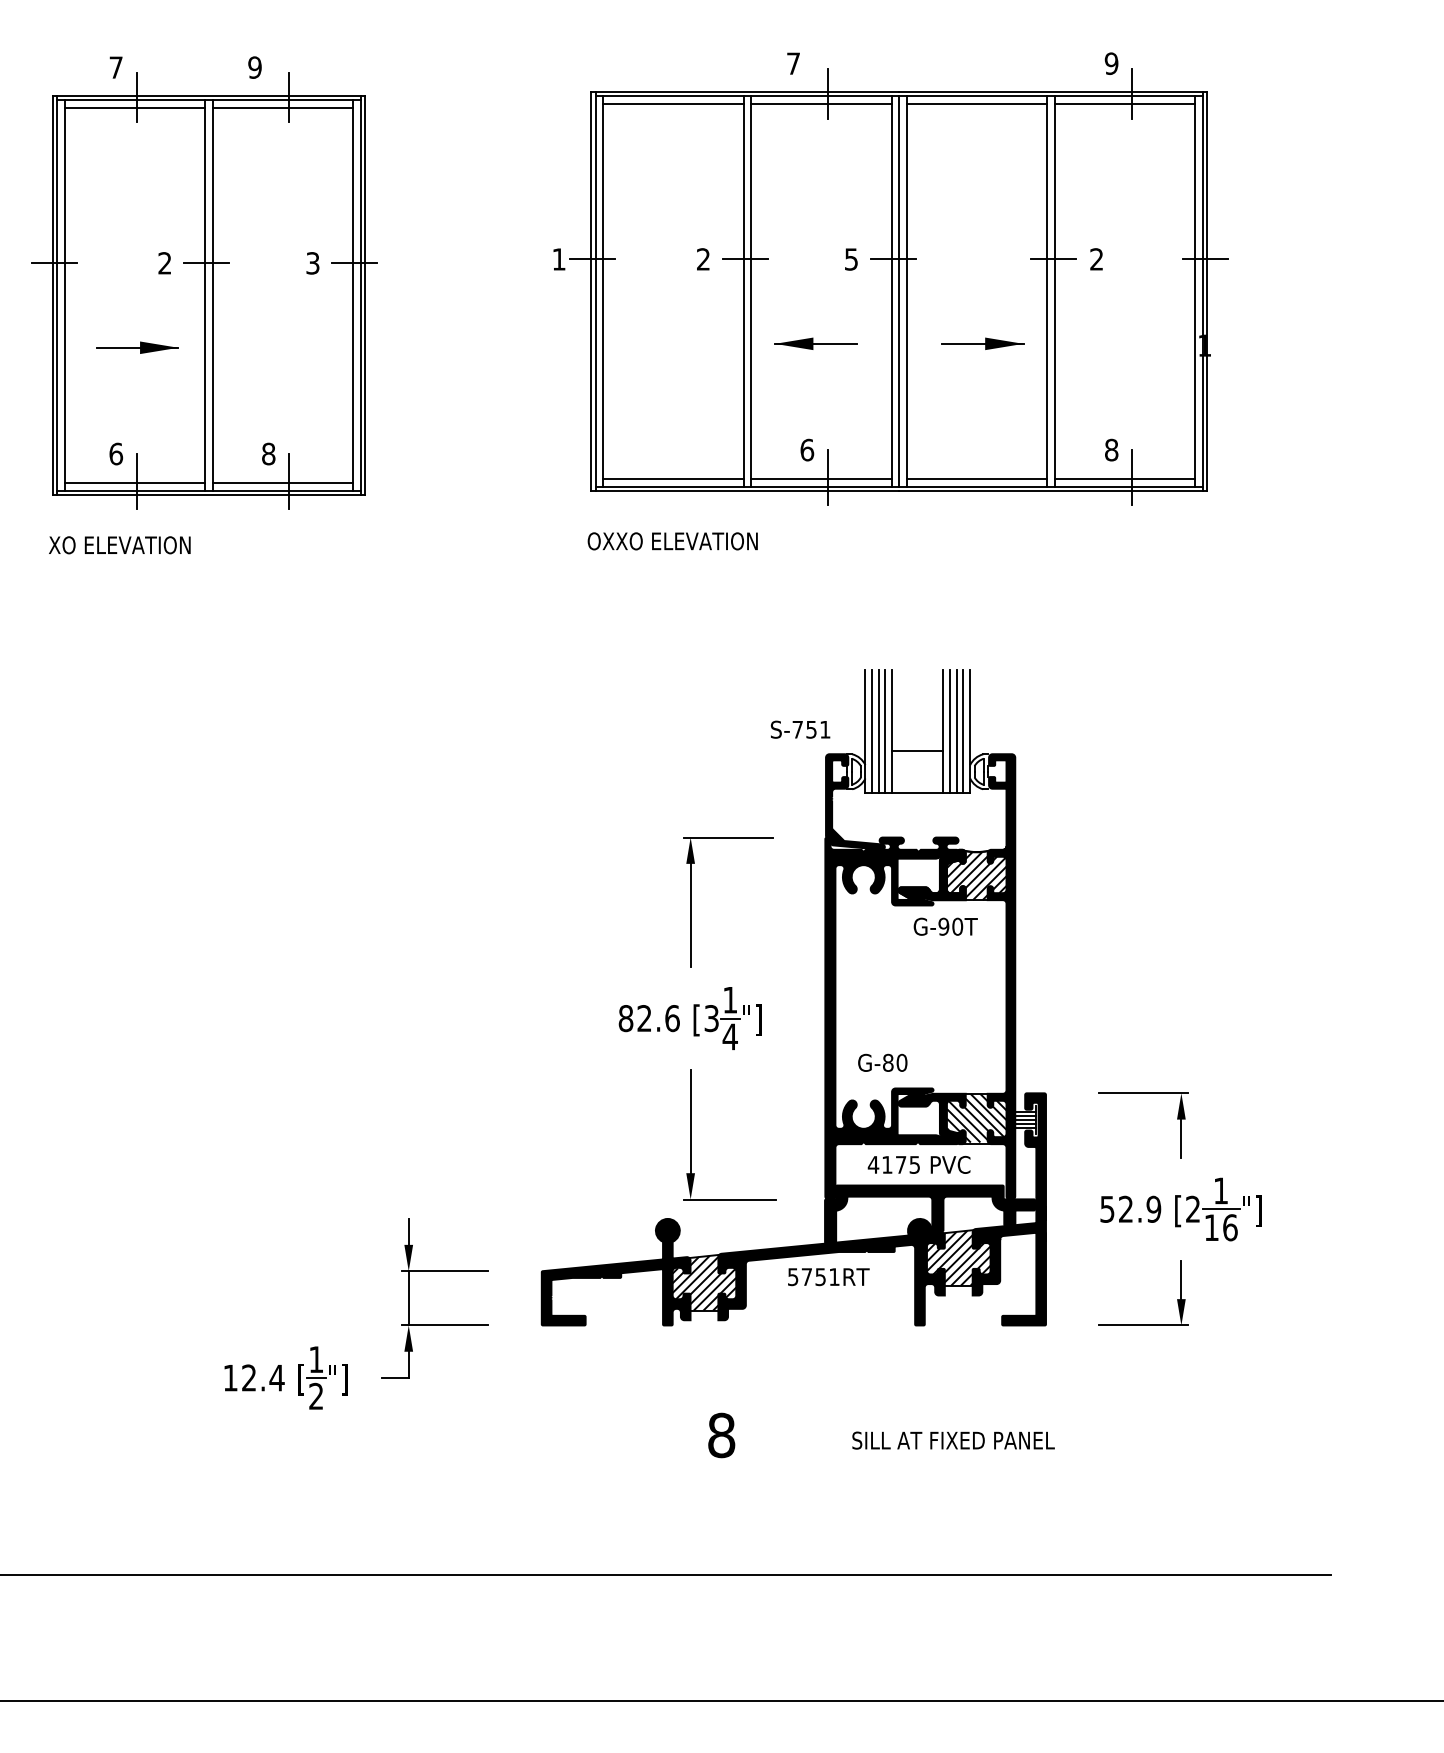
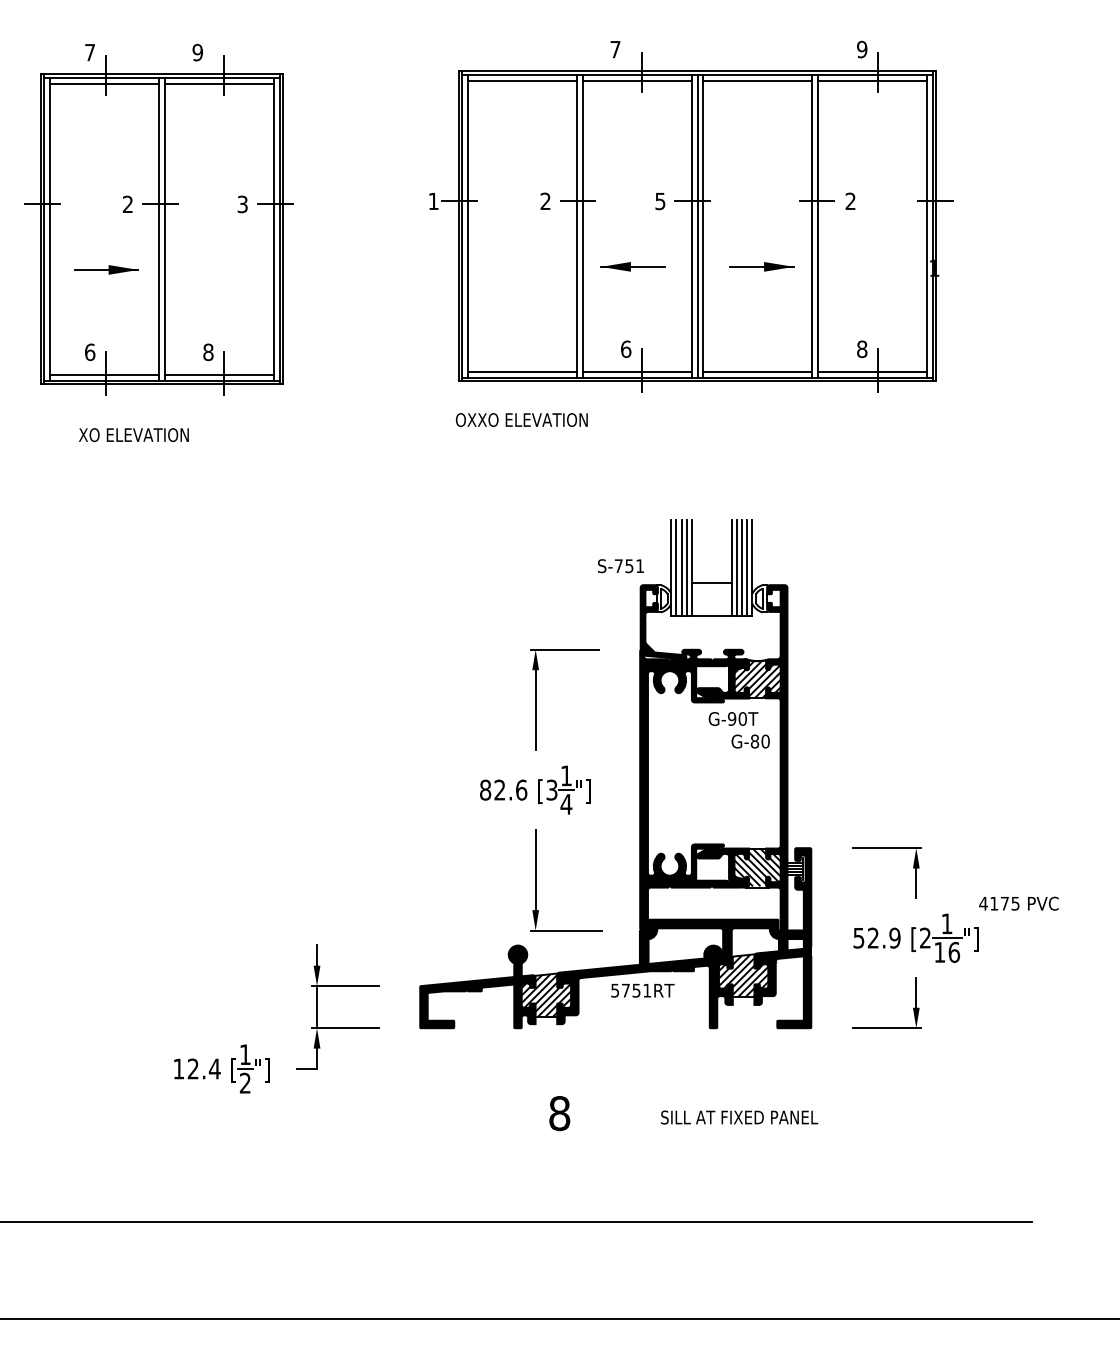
text: (119, 545) -> (133, 435), moved
text: (882, 1062) -> (750, 741), moved
text: (918, 1164) -> (1018, 903), moved

